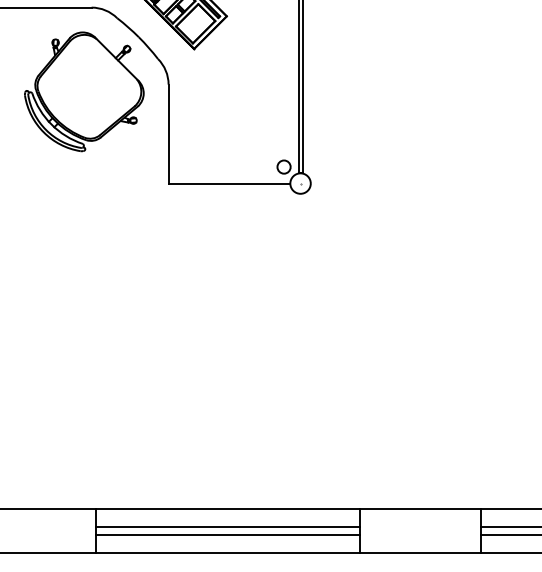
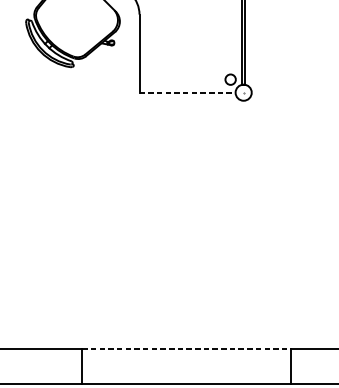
line: (229, 183) -> (187, 92), solid -> dashed
line: (227, 508) -> (186, 349), solid -> dashed
line: (227, 526) -> (186, 363), removed
line: (227, 535) -> (186, 370), removed

